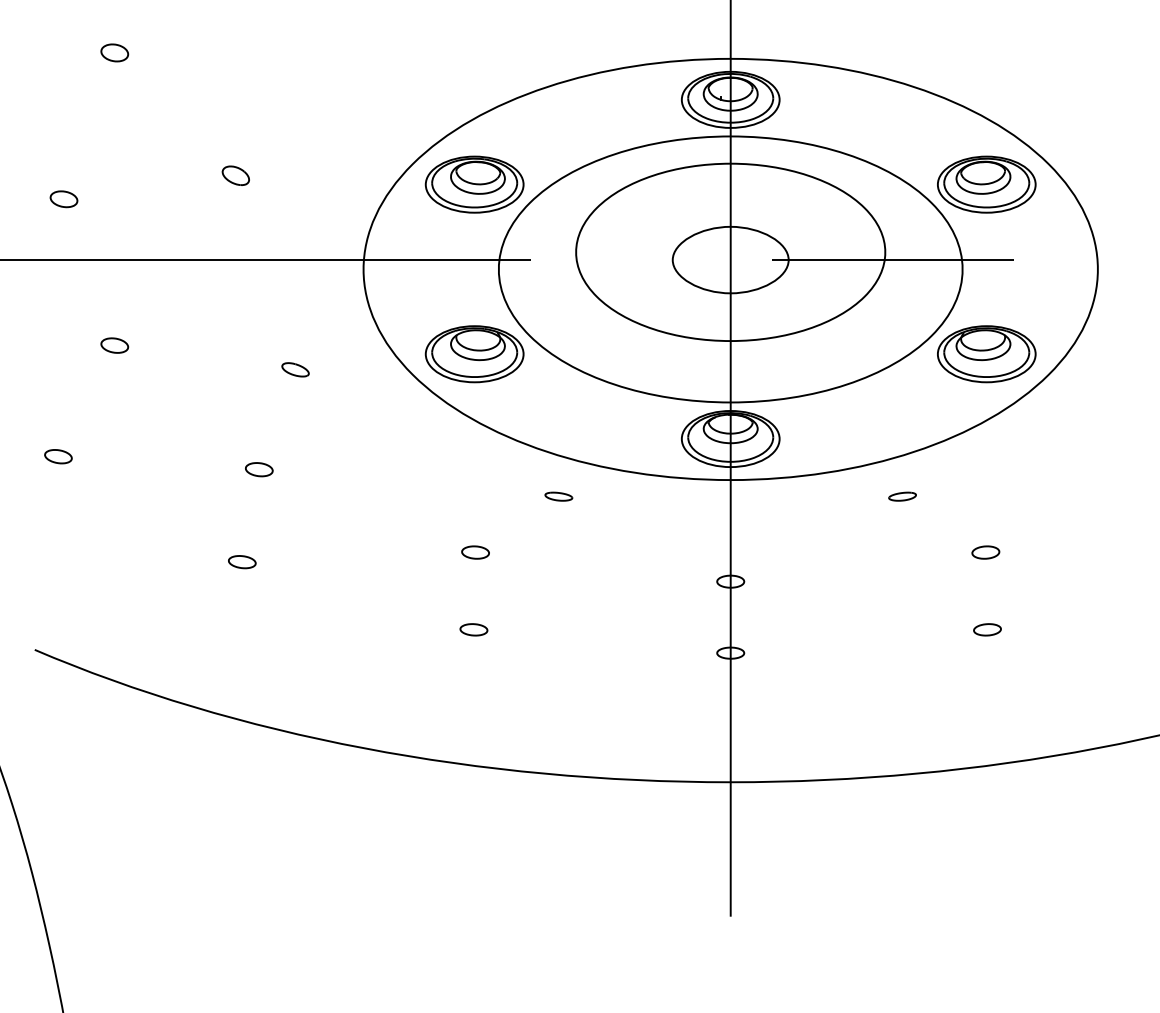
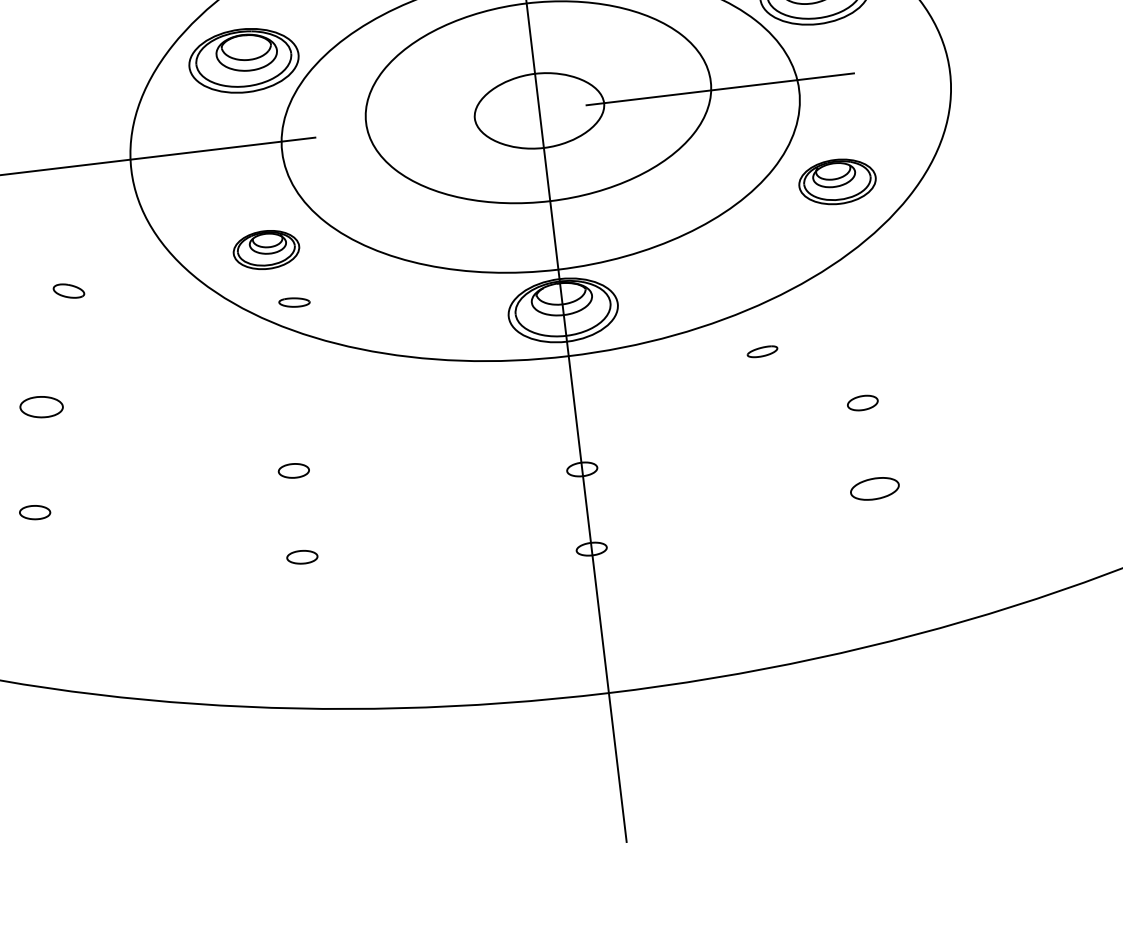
part: (474, 354) -> (266, 250), size x0.6
part: (986, 354) -> (837, 182), size x0.7
part: (259, 469) -> (41, 407), size x1.4
part: (558, 496) -> (294, 302), moved
part: (987, 629) -> (874, 488), size x1.6

